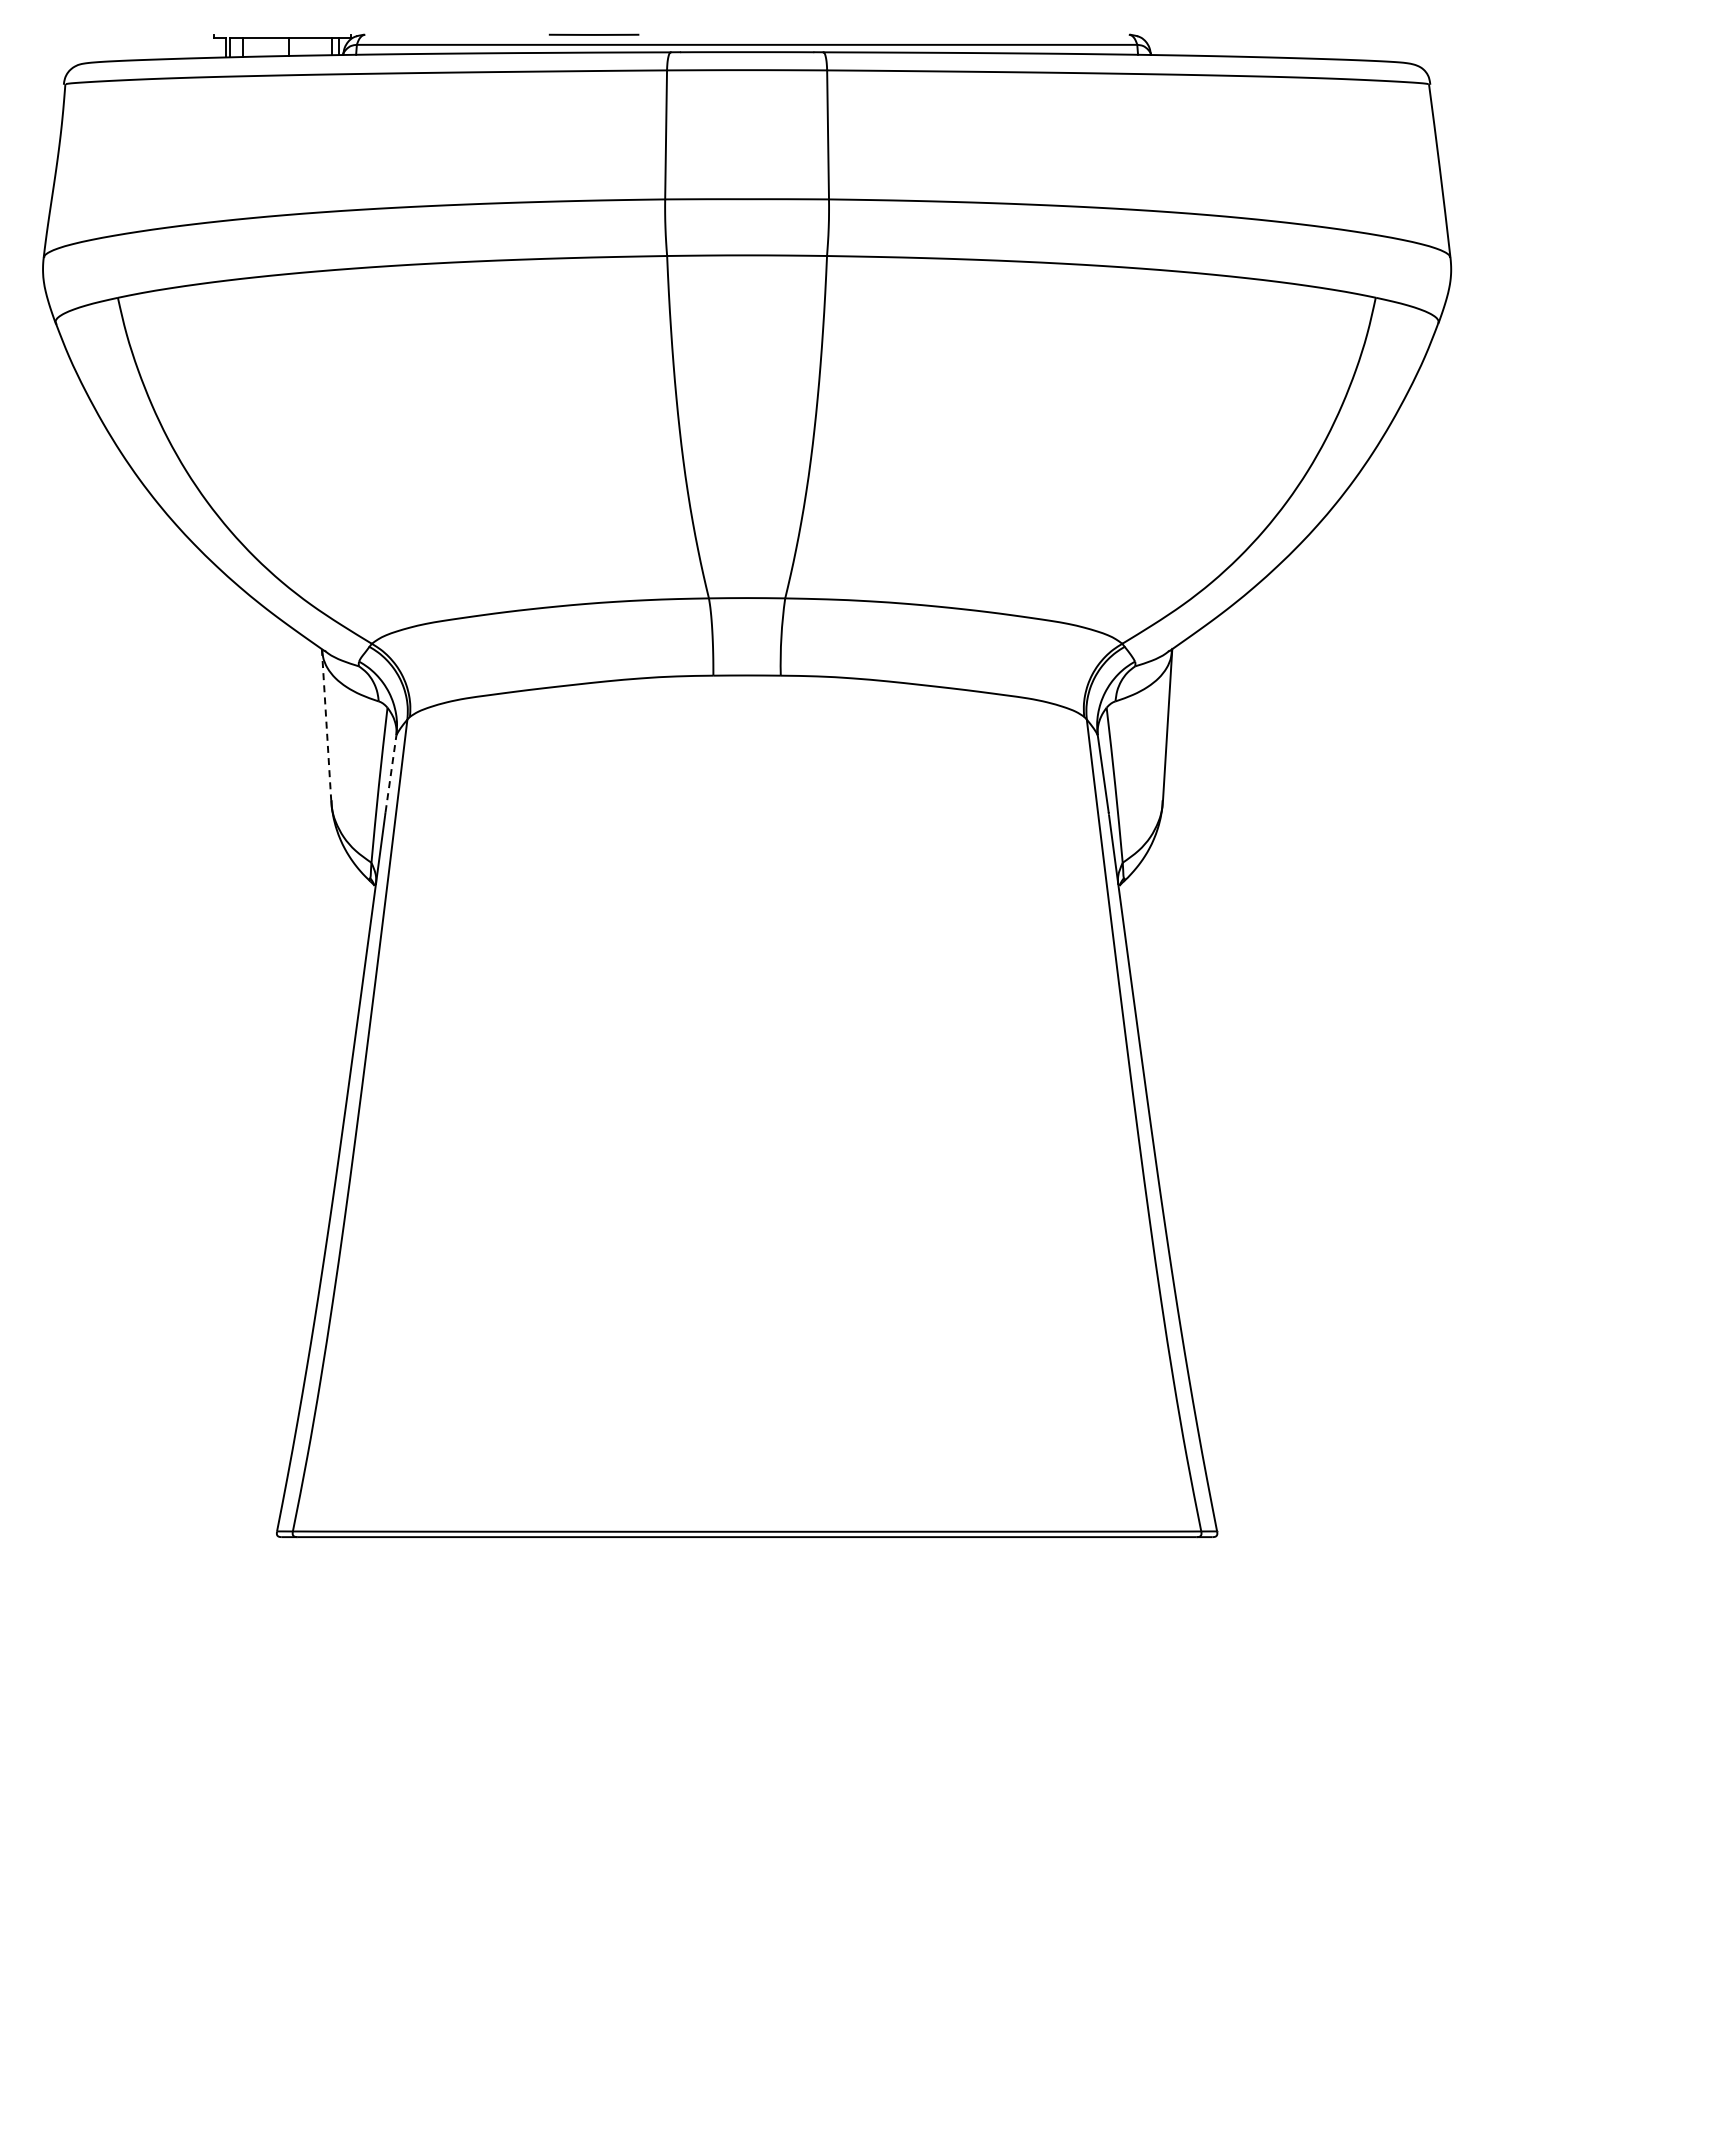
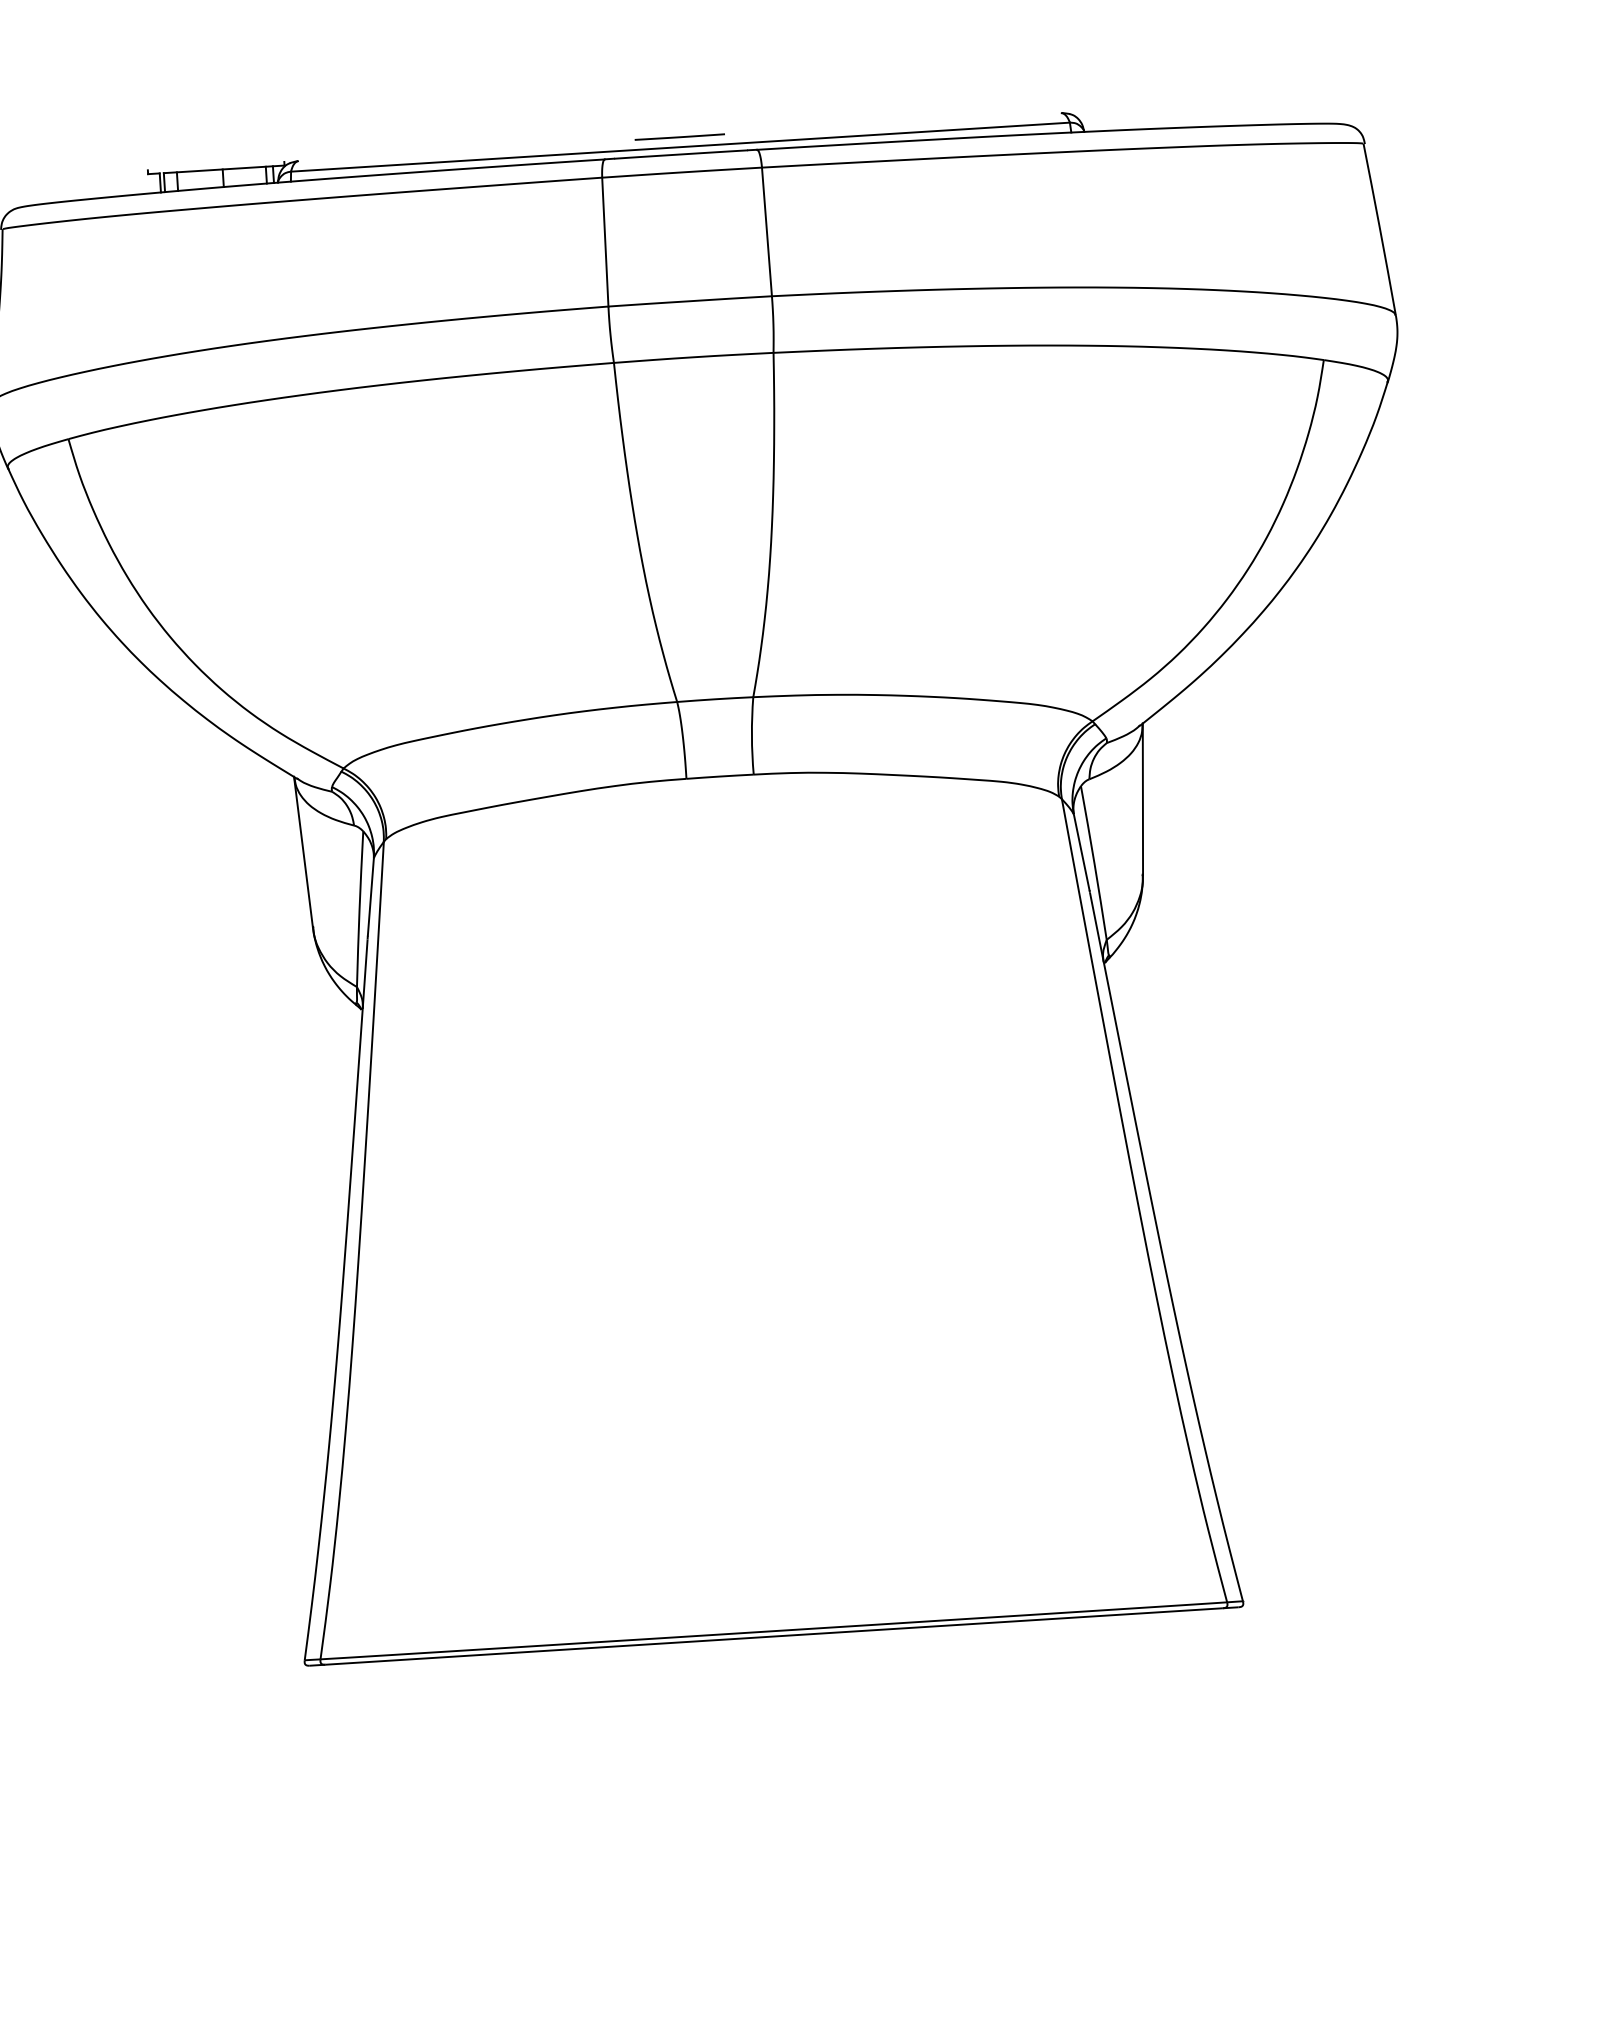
line: (593, 34) -> (679, 136), moved
line: (326, 724) -> (303, 851), dashed -> solid
line: (391, 773) -> (371, 896), dashed -> solid

